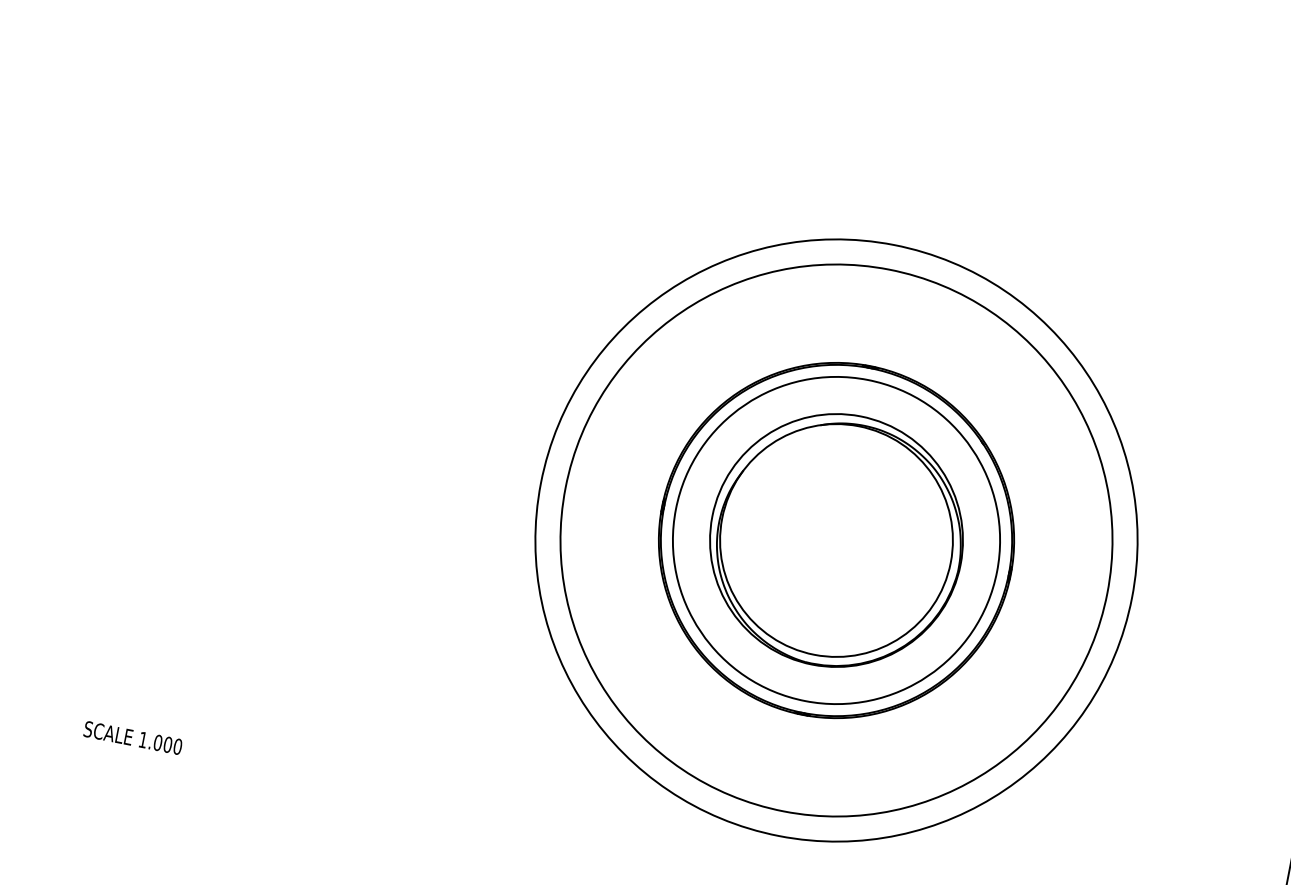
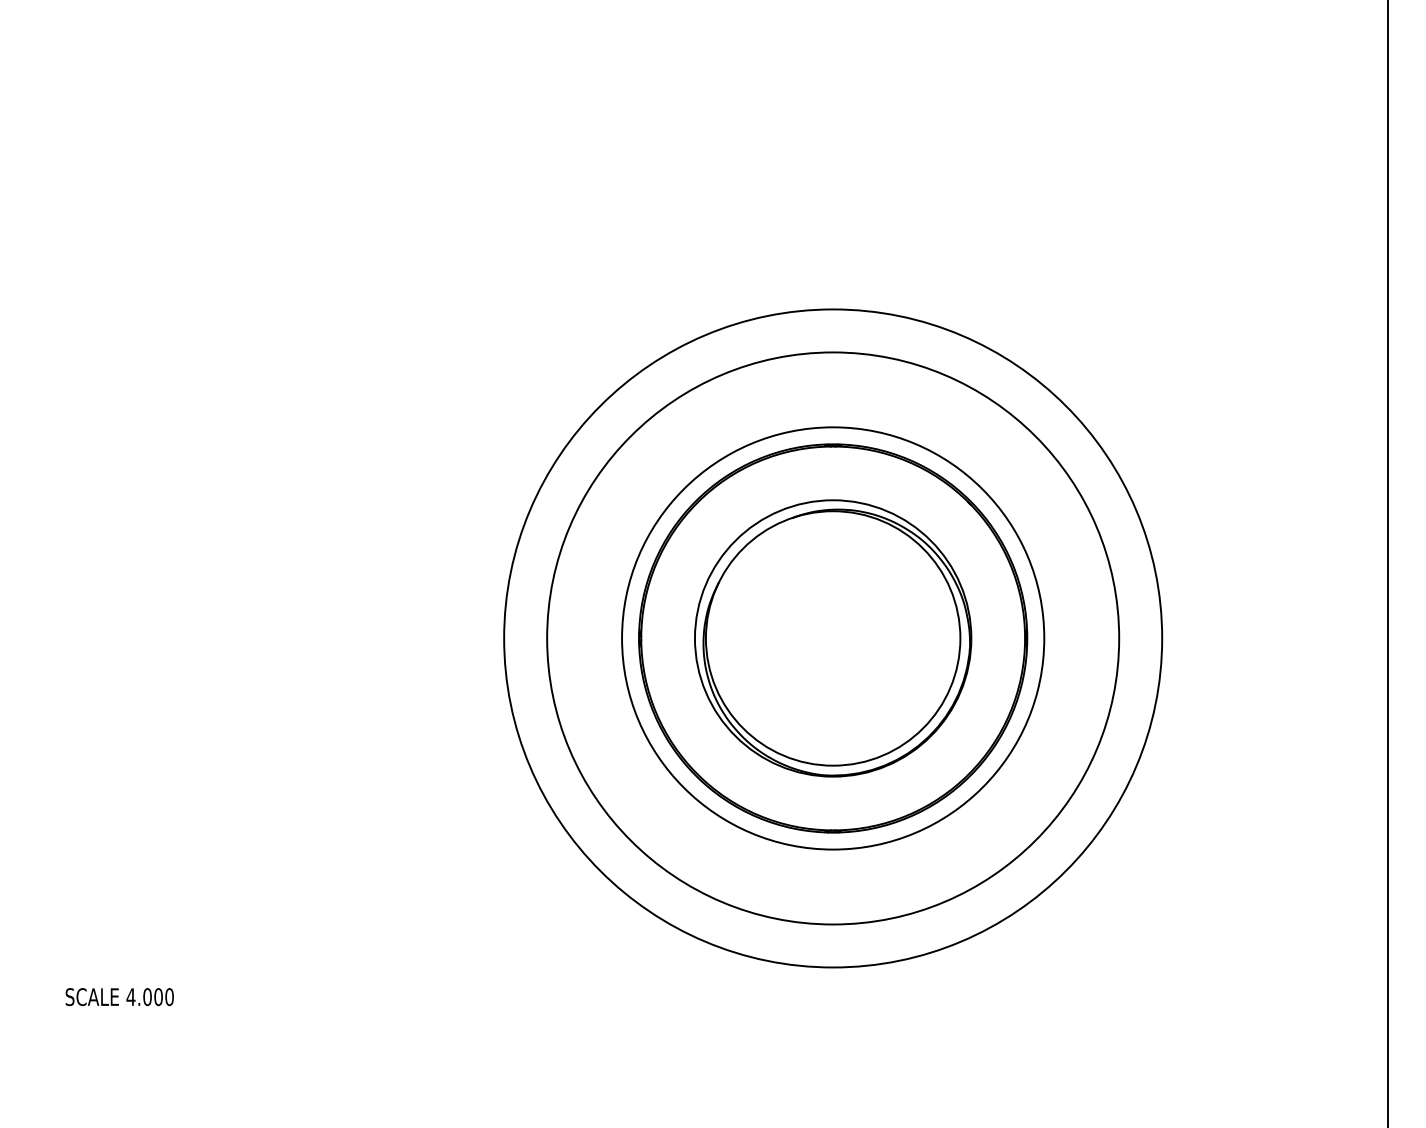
circle: (835, 540) -> (832, 638), size x0.7
circle: (835, 540) -> (832, 638), size x1.6
text: (142, 739) -> (130, 996), 1.000 -> 4.000

